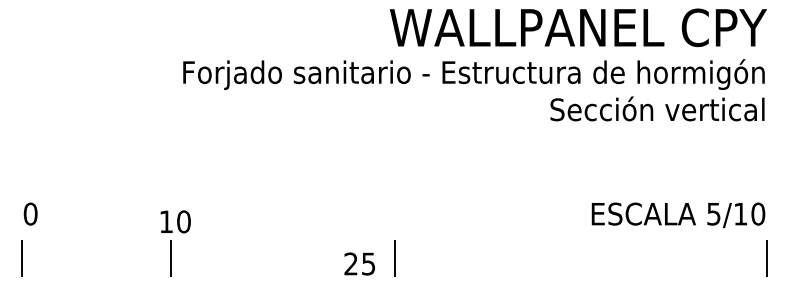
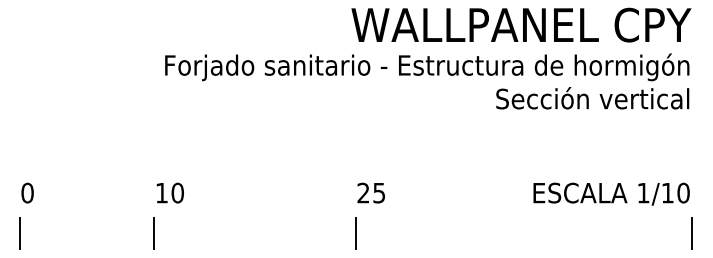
text: (713, 214) -> (643, 193), 5/10 -> 1/10
text: (174, 221) -> (169, 192), moved
text: (358, 263) -> (370, 192), moved

